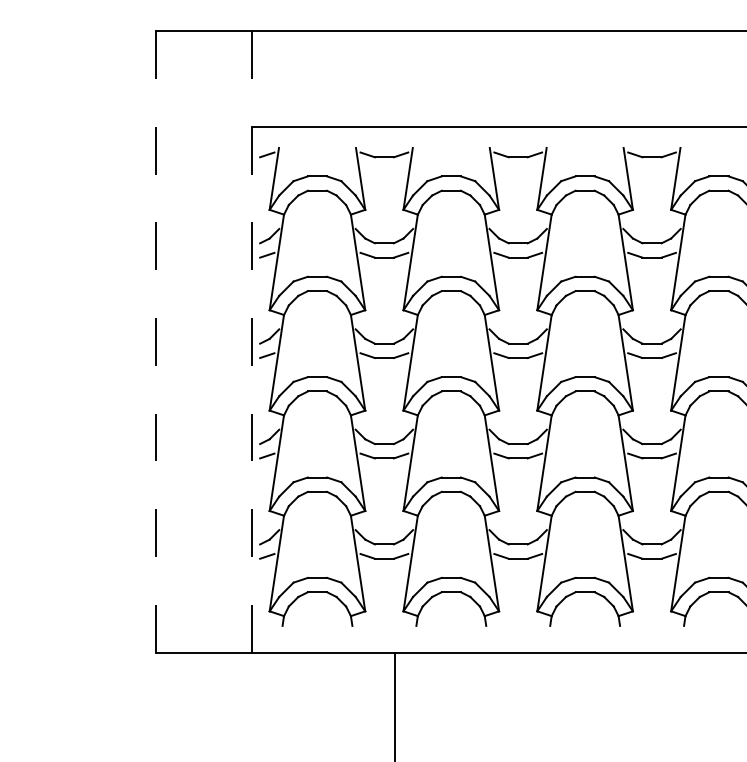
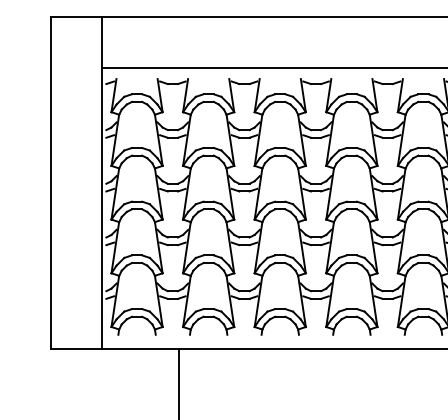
line: (155, 341) -> (50, 182), dashed -> solid
line: (250, 341) -> (101, 182), dashed -> solid

